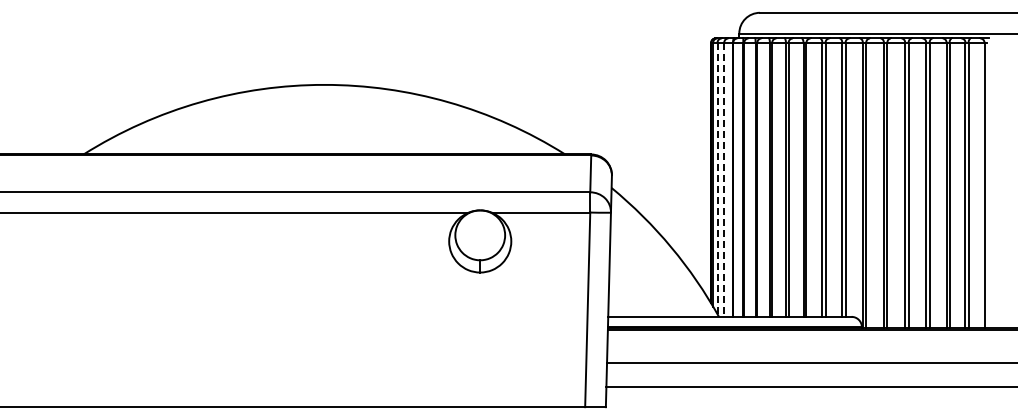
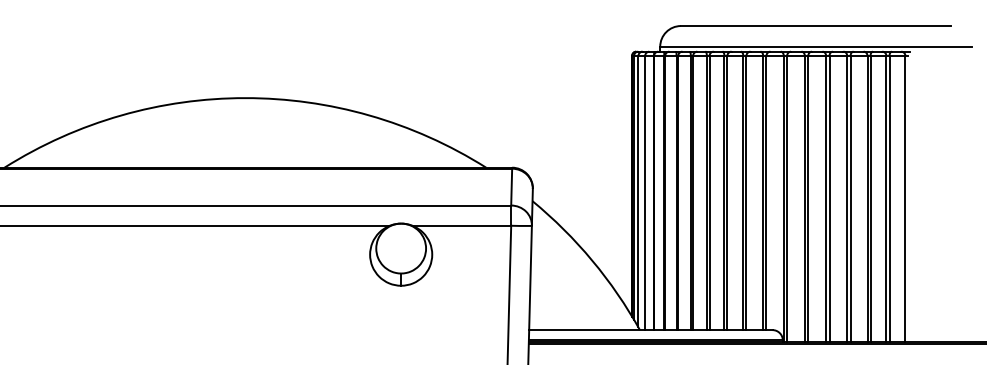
line: (717, 178) -> (638, 191), dashed -> solid
line: (724, 180) -> (645, 193), dashed -> solid

